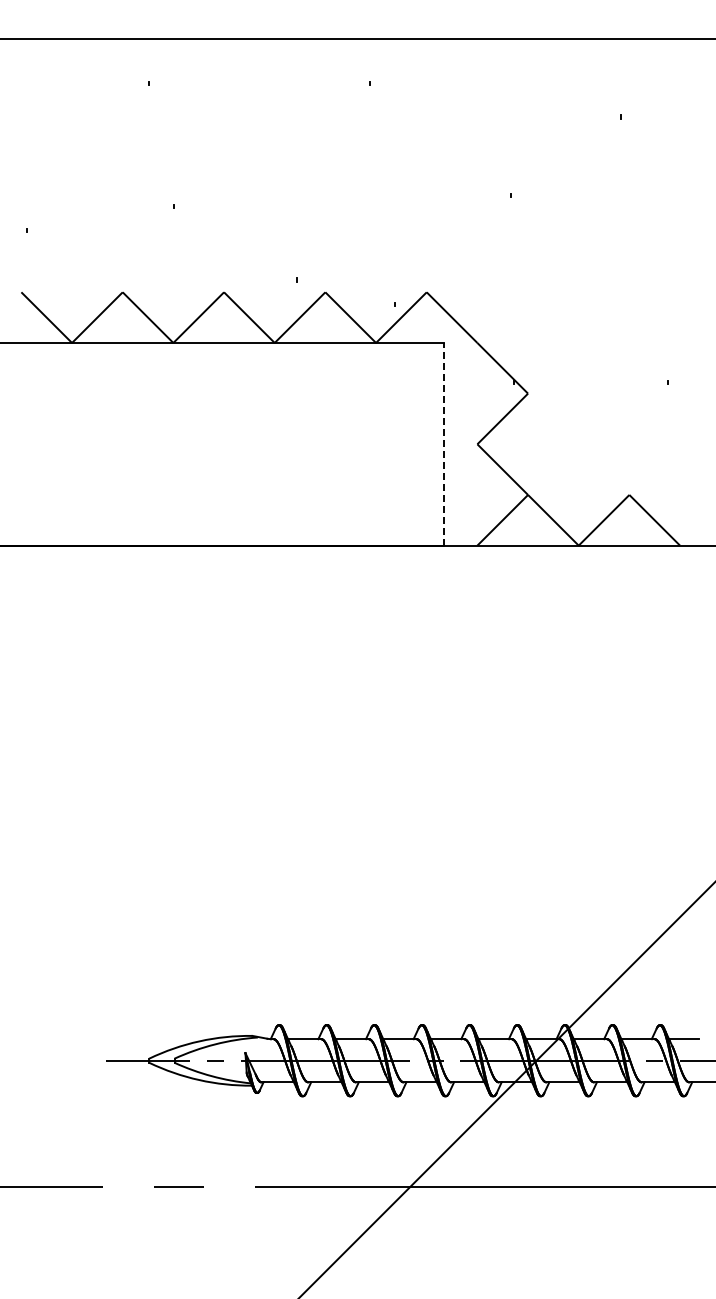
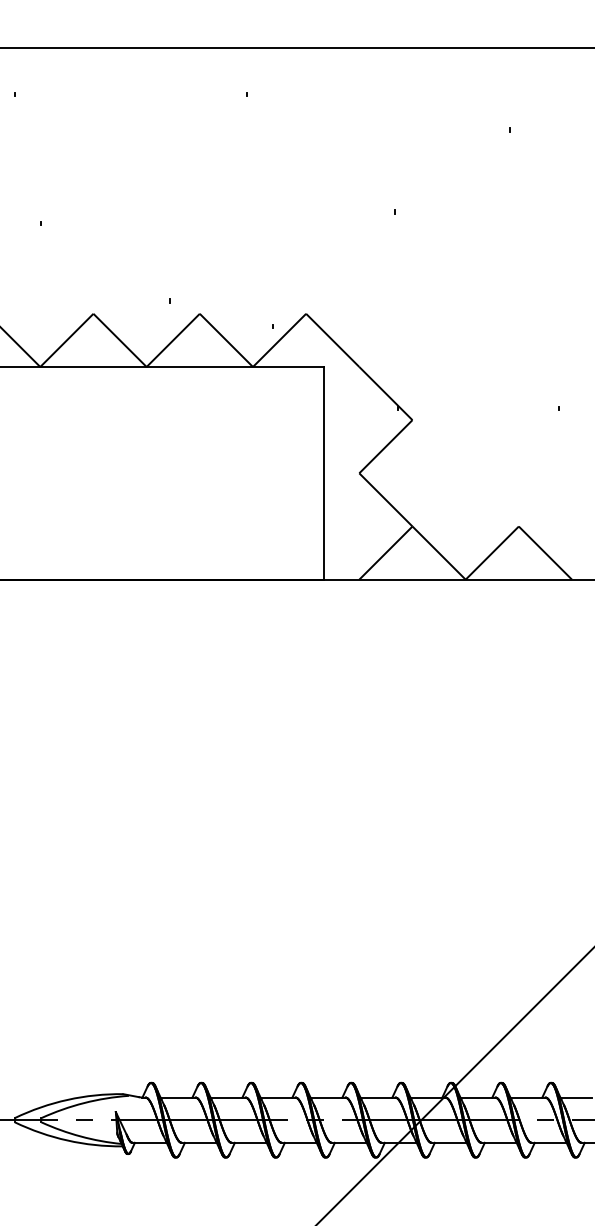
line: (443, 443) -> (323, 472), dashed -> solid

